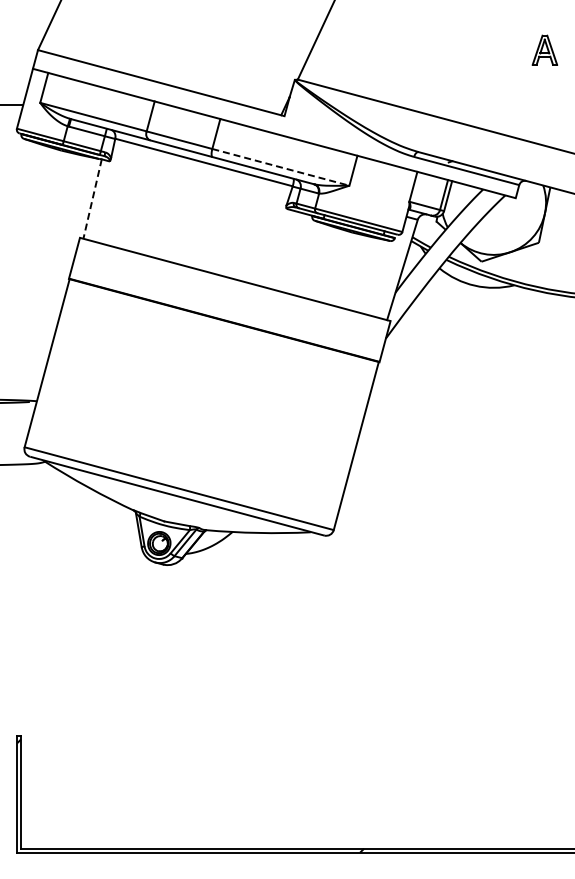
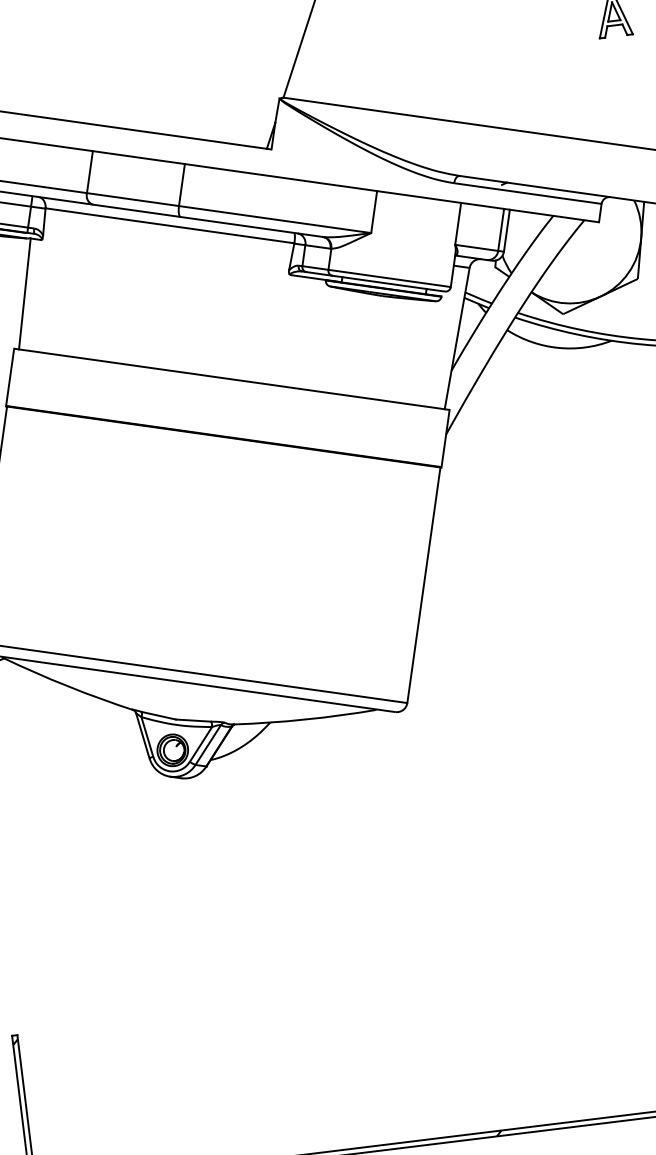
line: (280, 167) -> (274, 219), dashed -> solid
line: (92, 199) -> (24, 294), dashed -> solid

